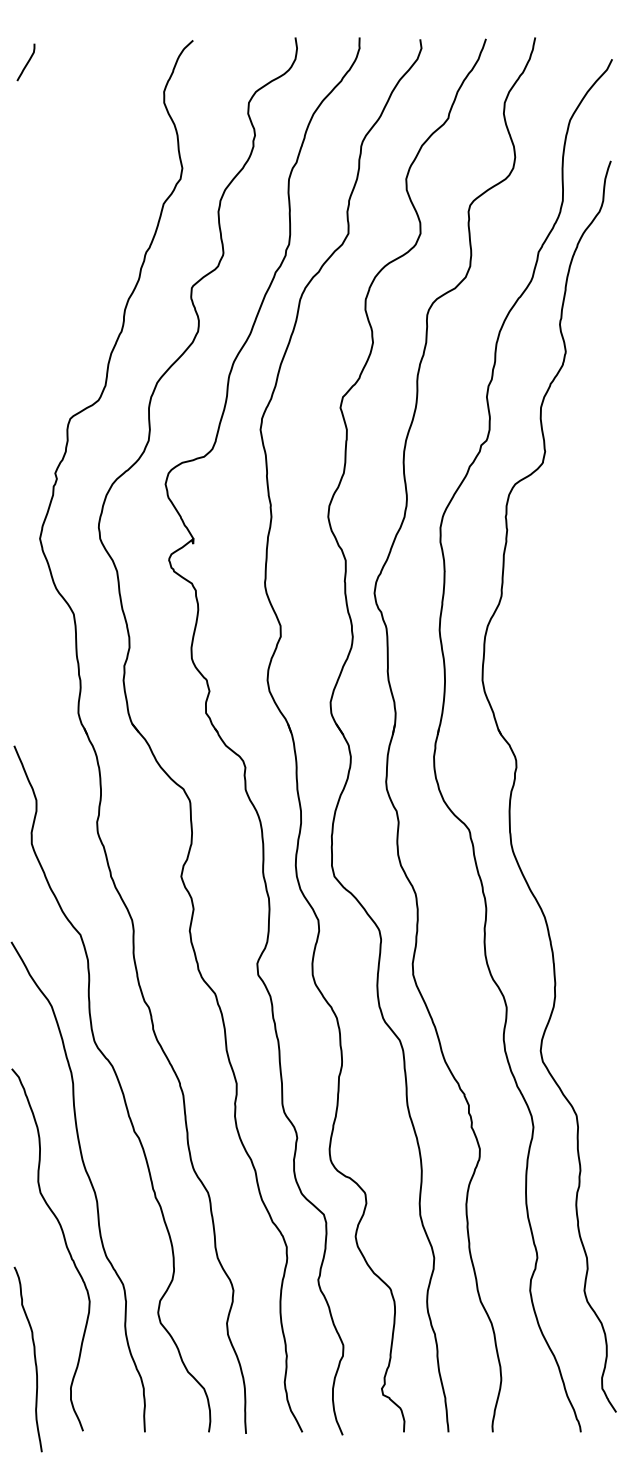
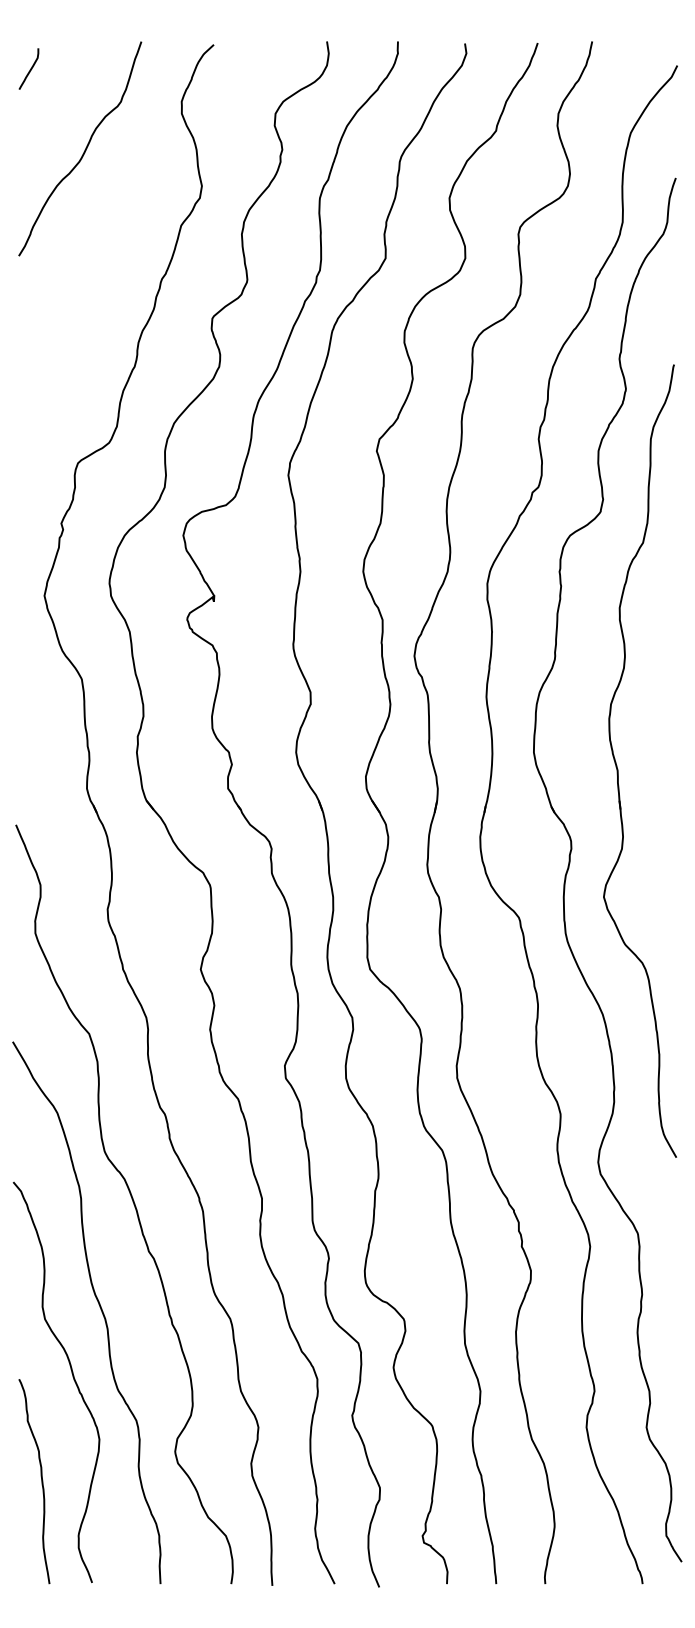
curve: (76, 135) -> (84, 149), added
part: (558, 692) -> (617, 765), added
curve: (34, 1359) -> (41, 1481), moved

